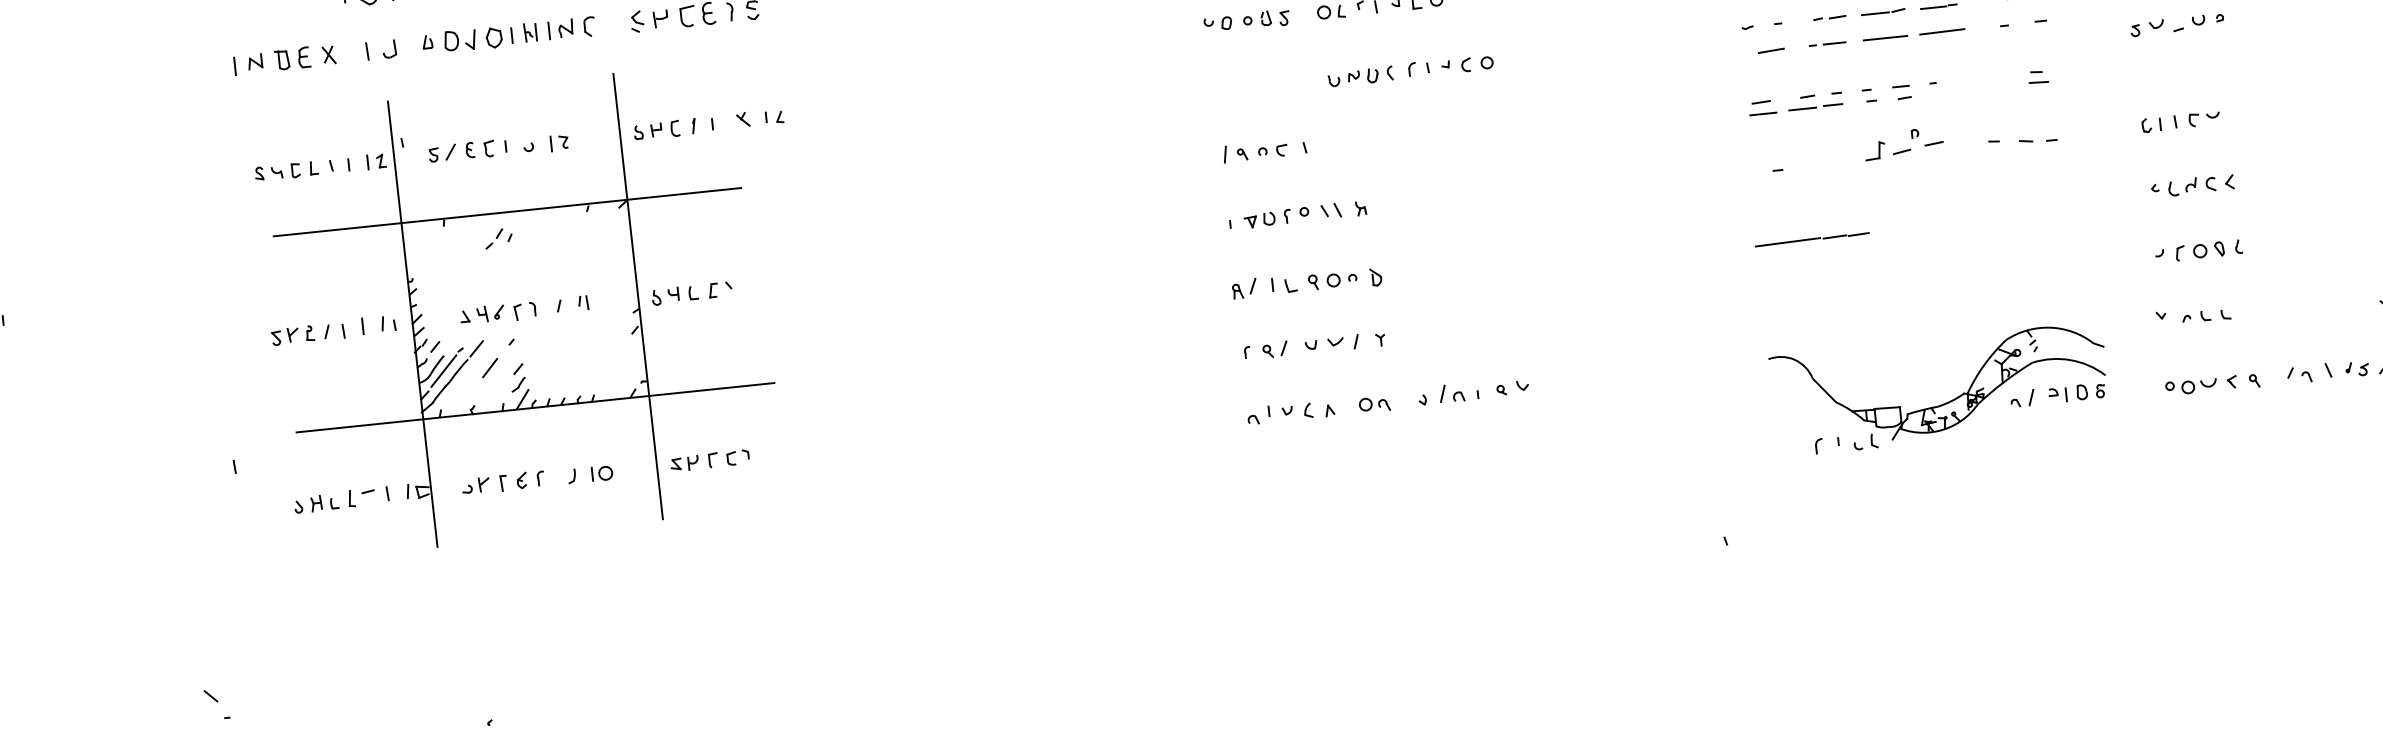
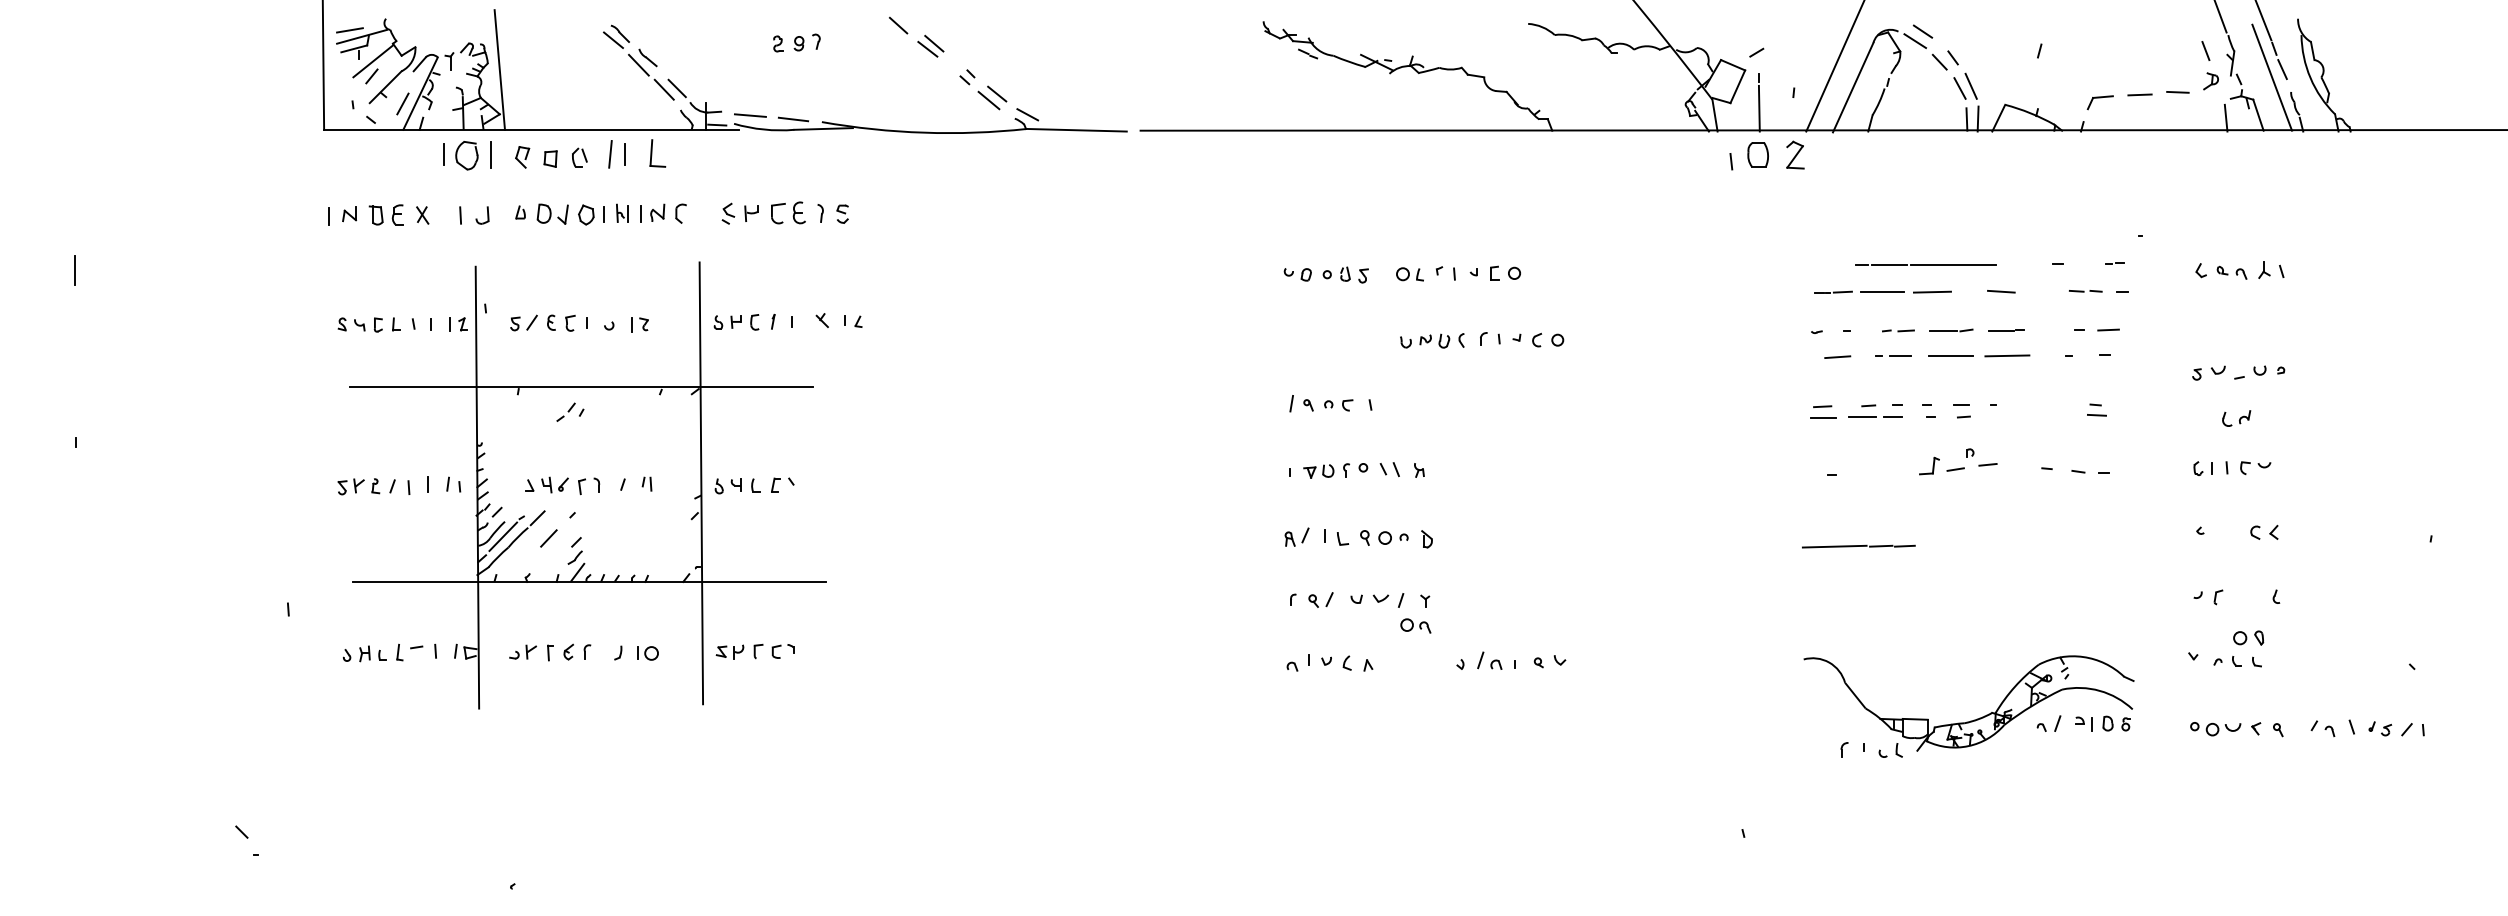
part: (2182, 187) -> (2236, 418), moved
part: (2208, 249) -> (2248, 637), moved
part: (1374, 404) -> (1415, 625), moved

